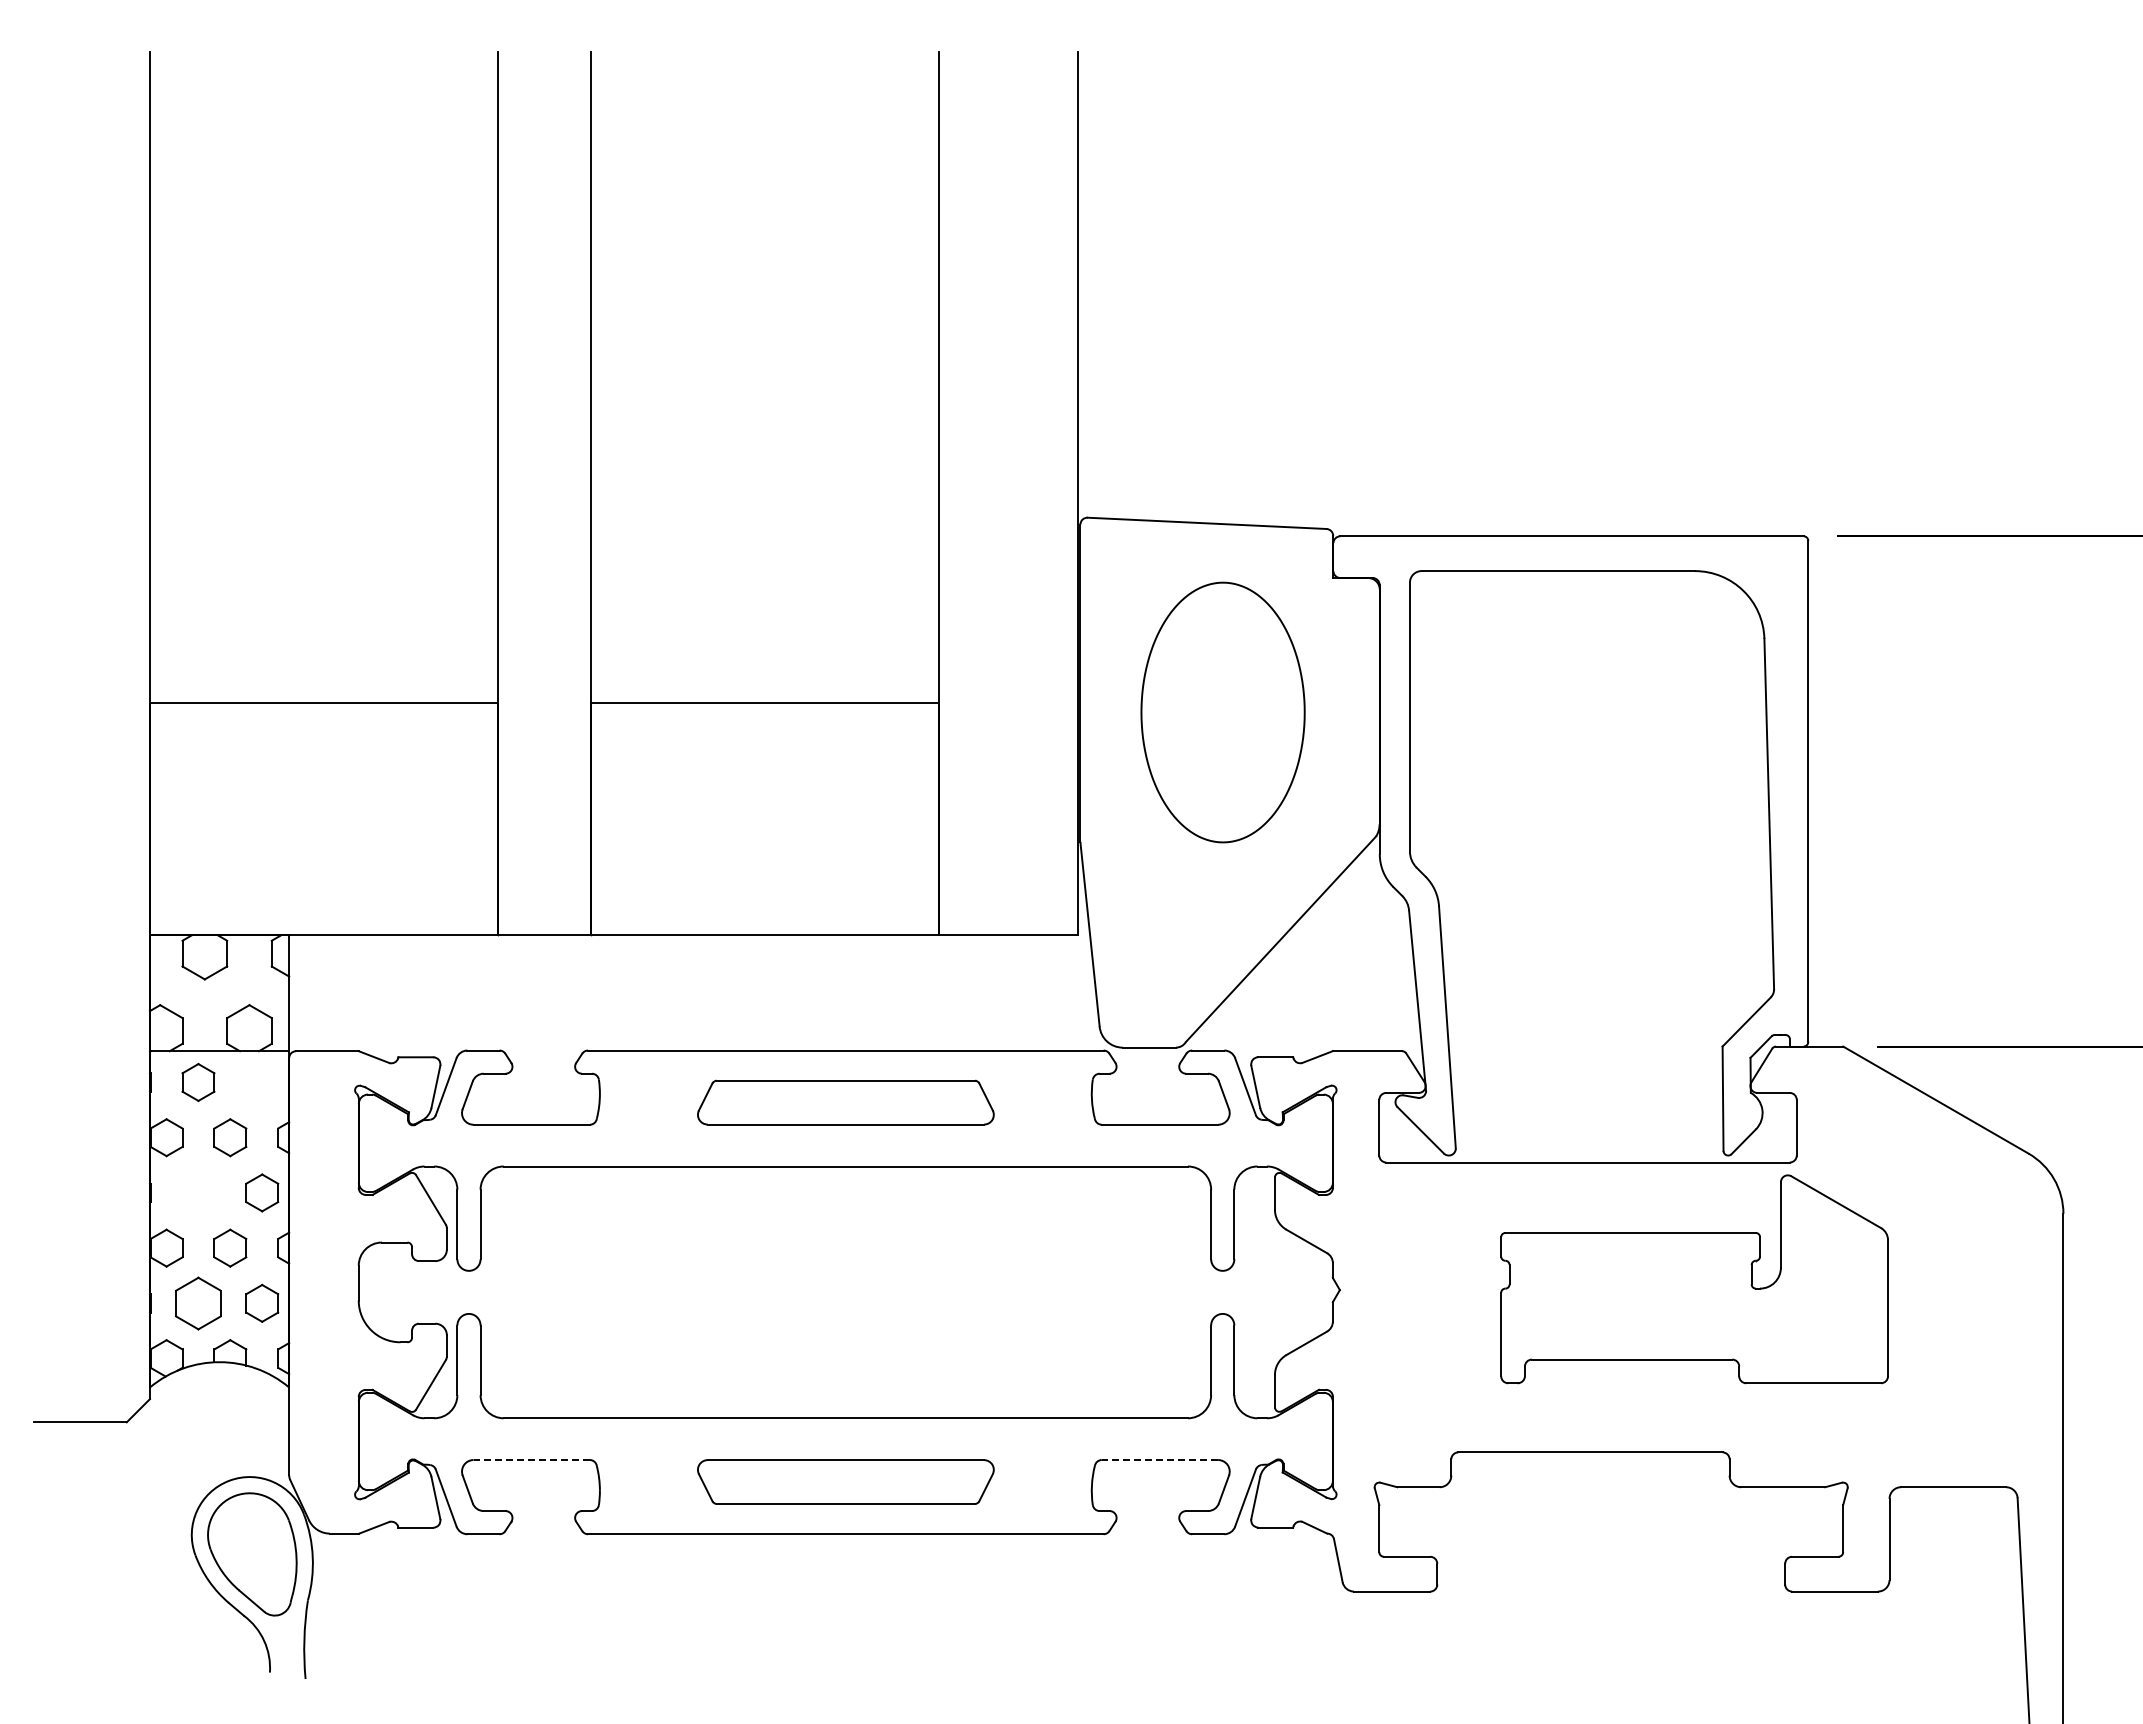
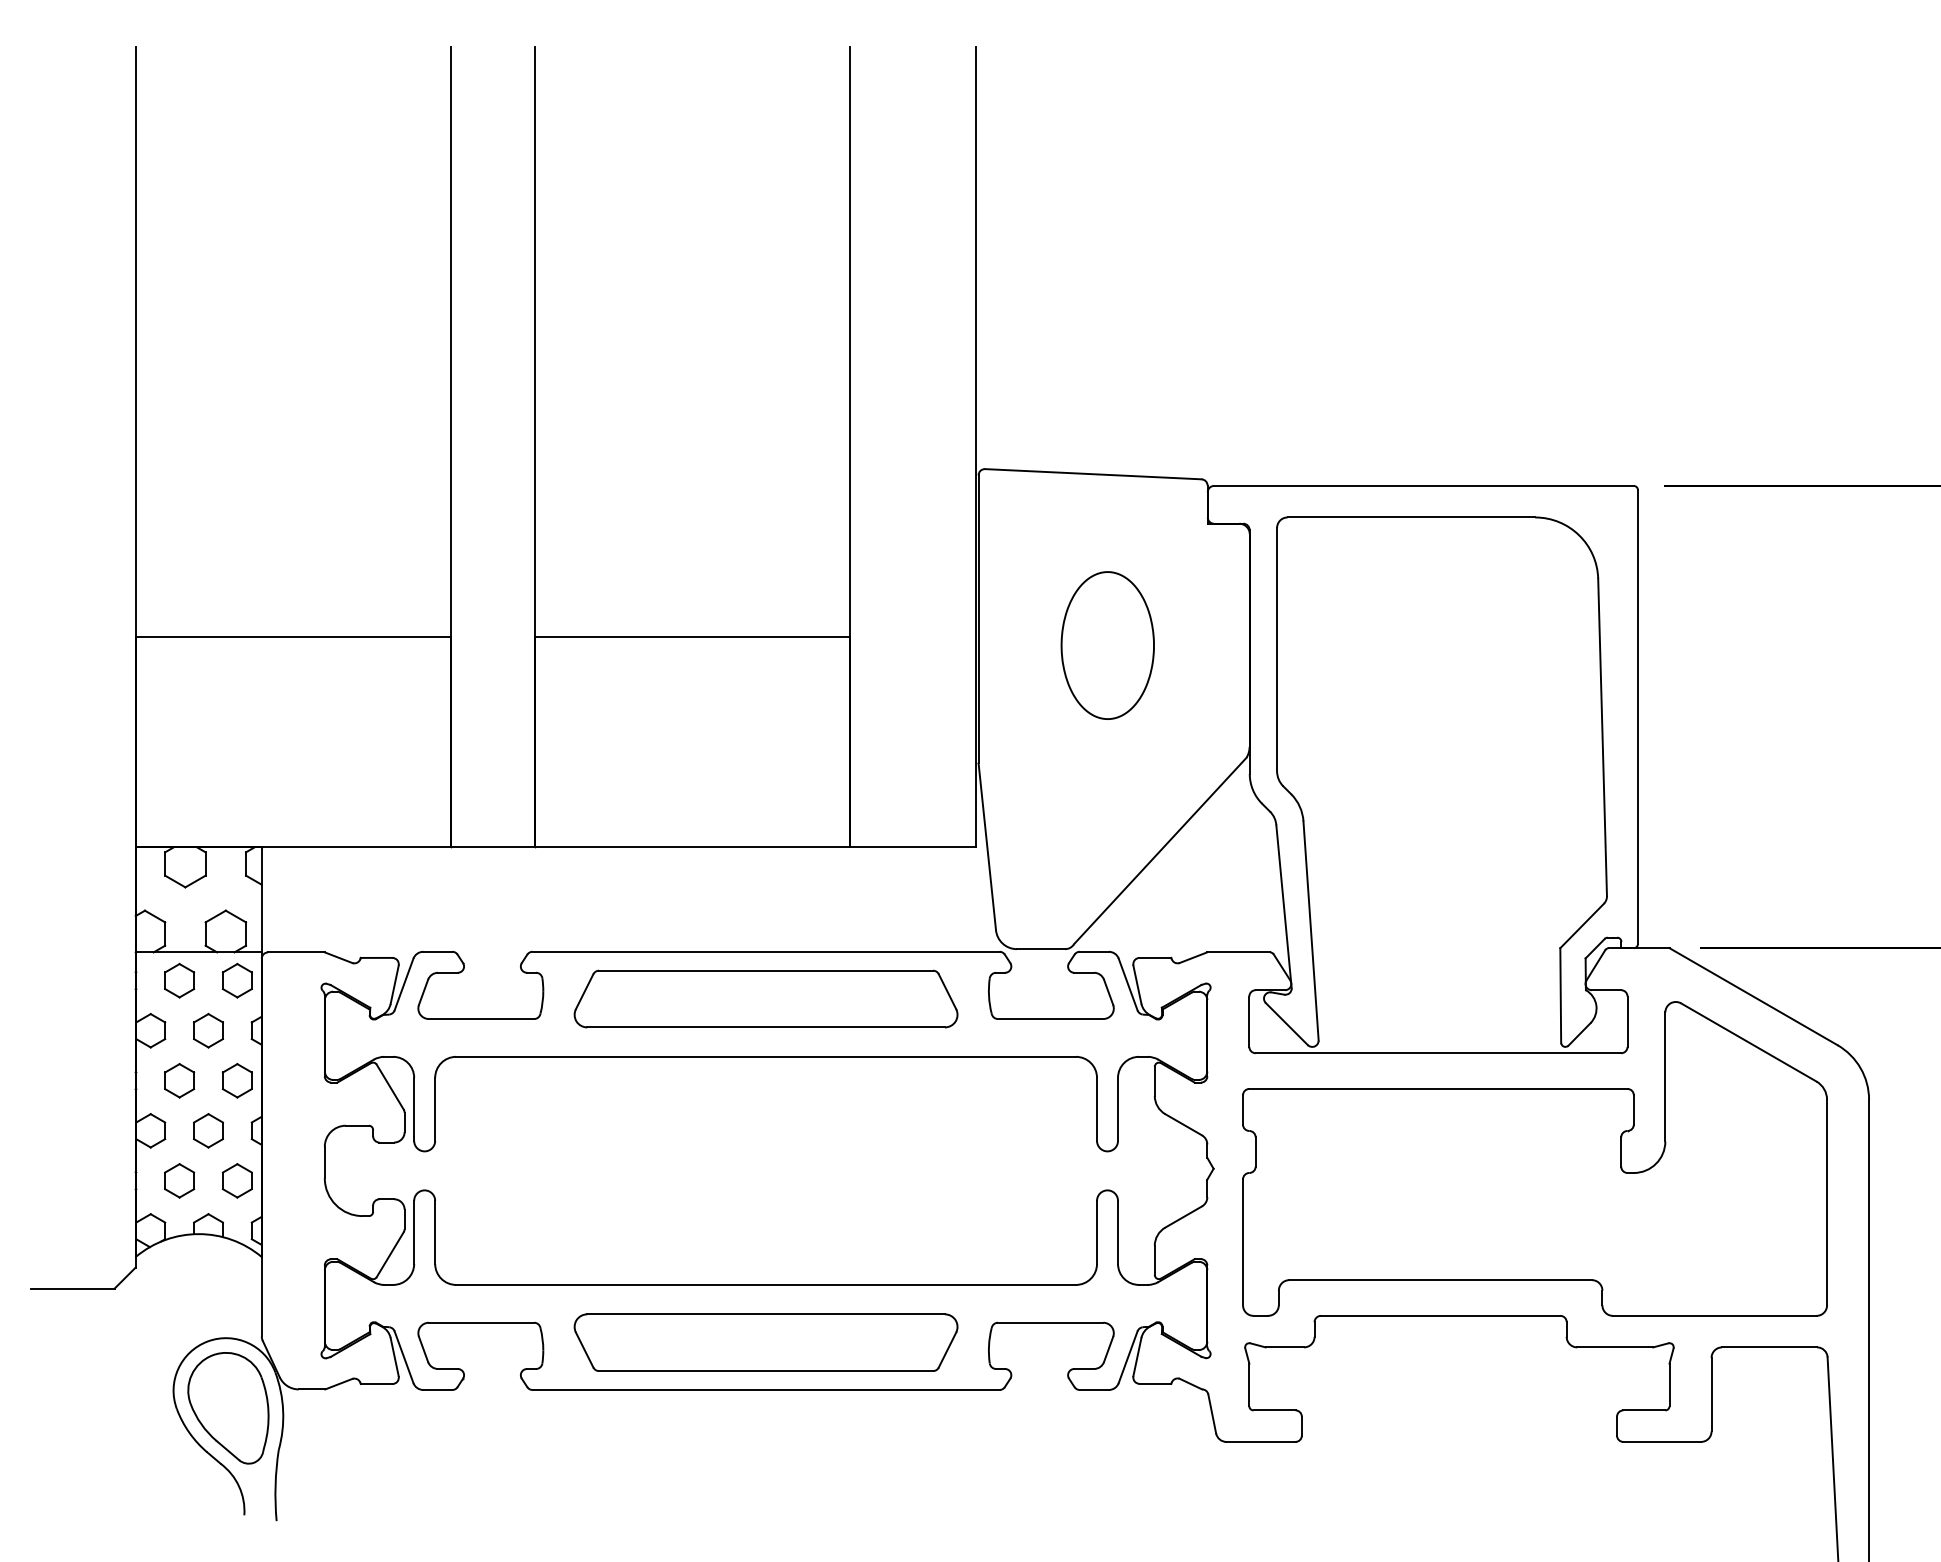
part: (1222, 712) -> (1107, 645), size x0.62
part: (262, 1082) -> (237, 980), added
part: (845, 1102) -> (765, 998), size x1.43
part: (198, 1192) -> (179, 1080), added
part: (1694, 1279) -> (1534, 1159), size x1.67
part: (198, 1302) -> (179, 1180), size x0.71
line: (531, 1460) -> (481, 1323), dashed -> solid
line: (1159, 1460) -> (1050, 1323), dashed -> solid
part: (845, 1481) -> (765, 1342), size x1.43

